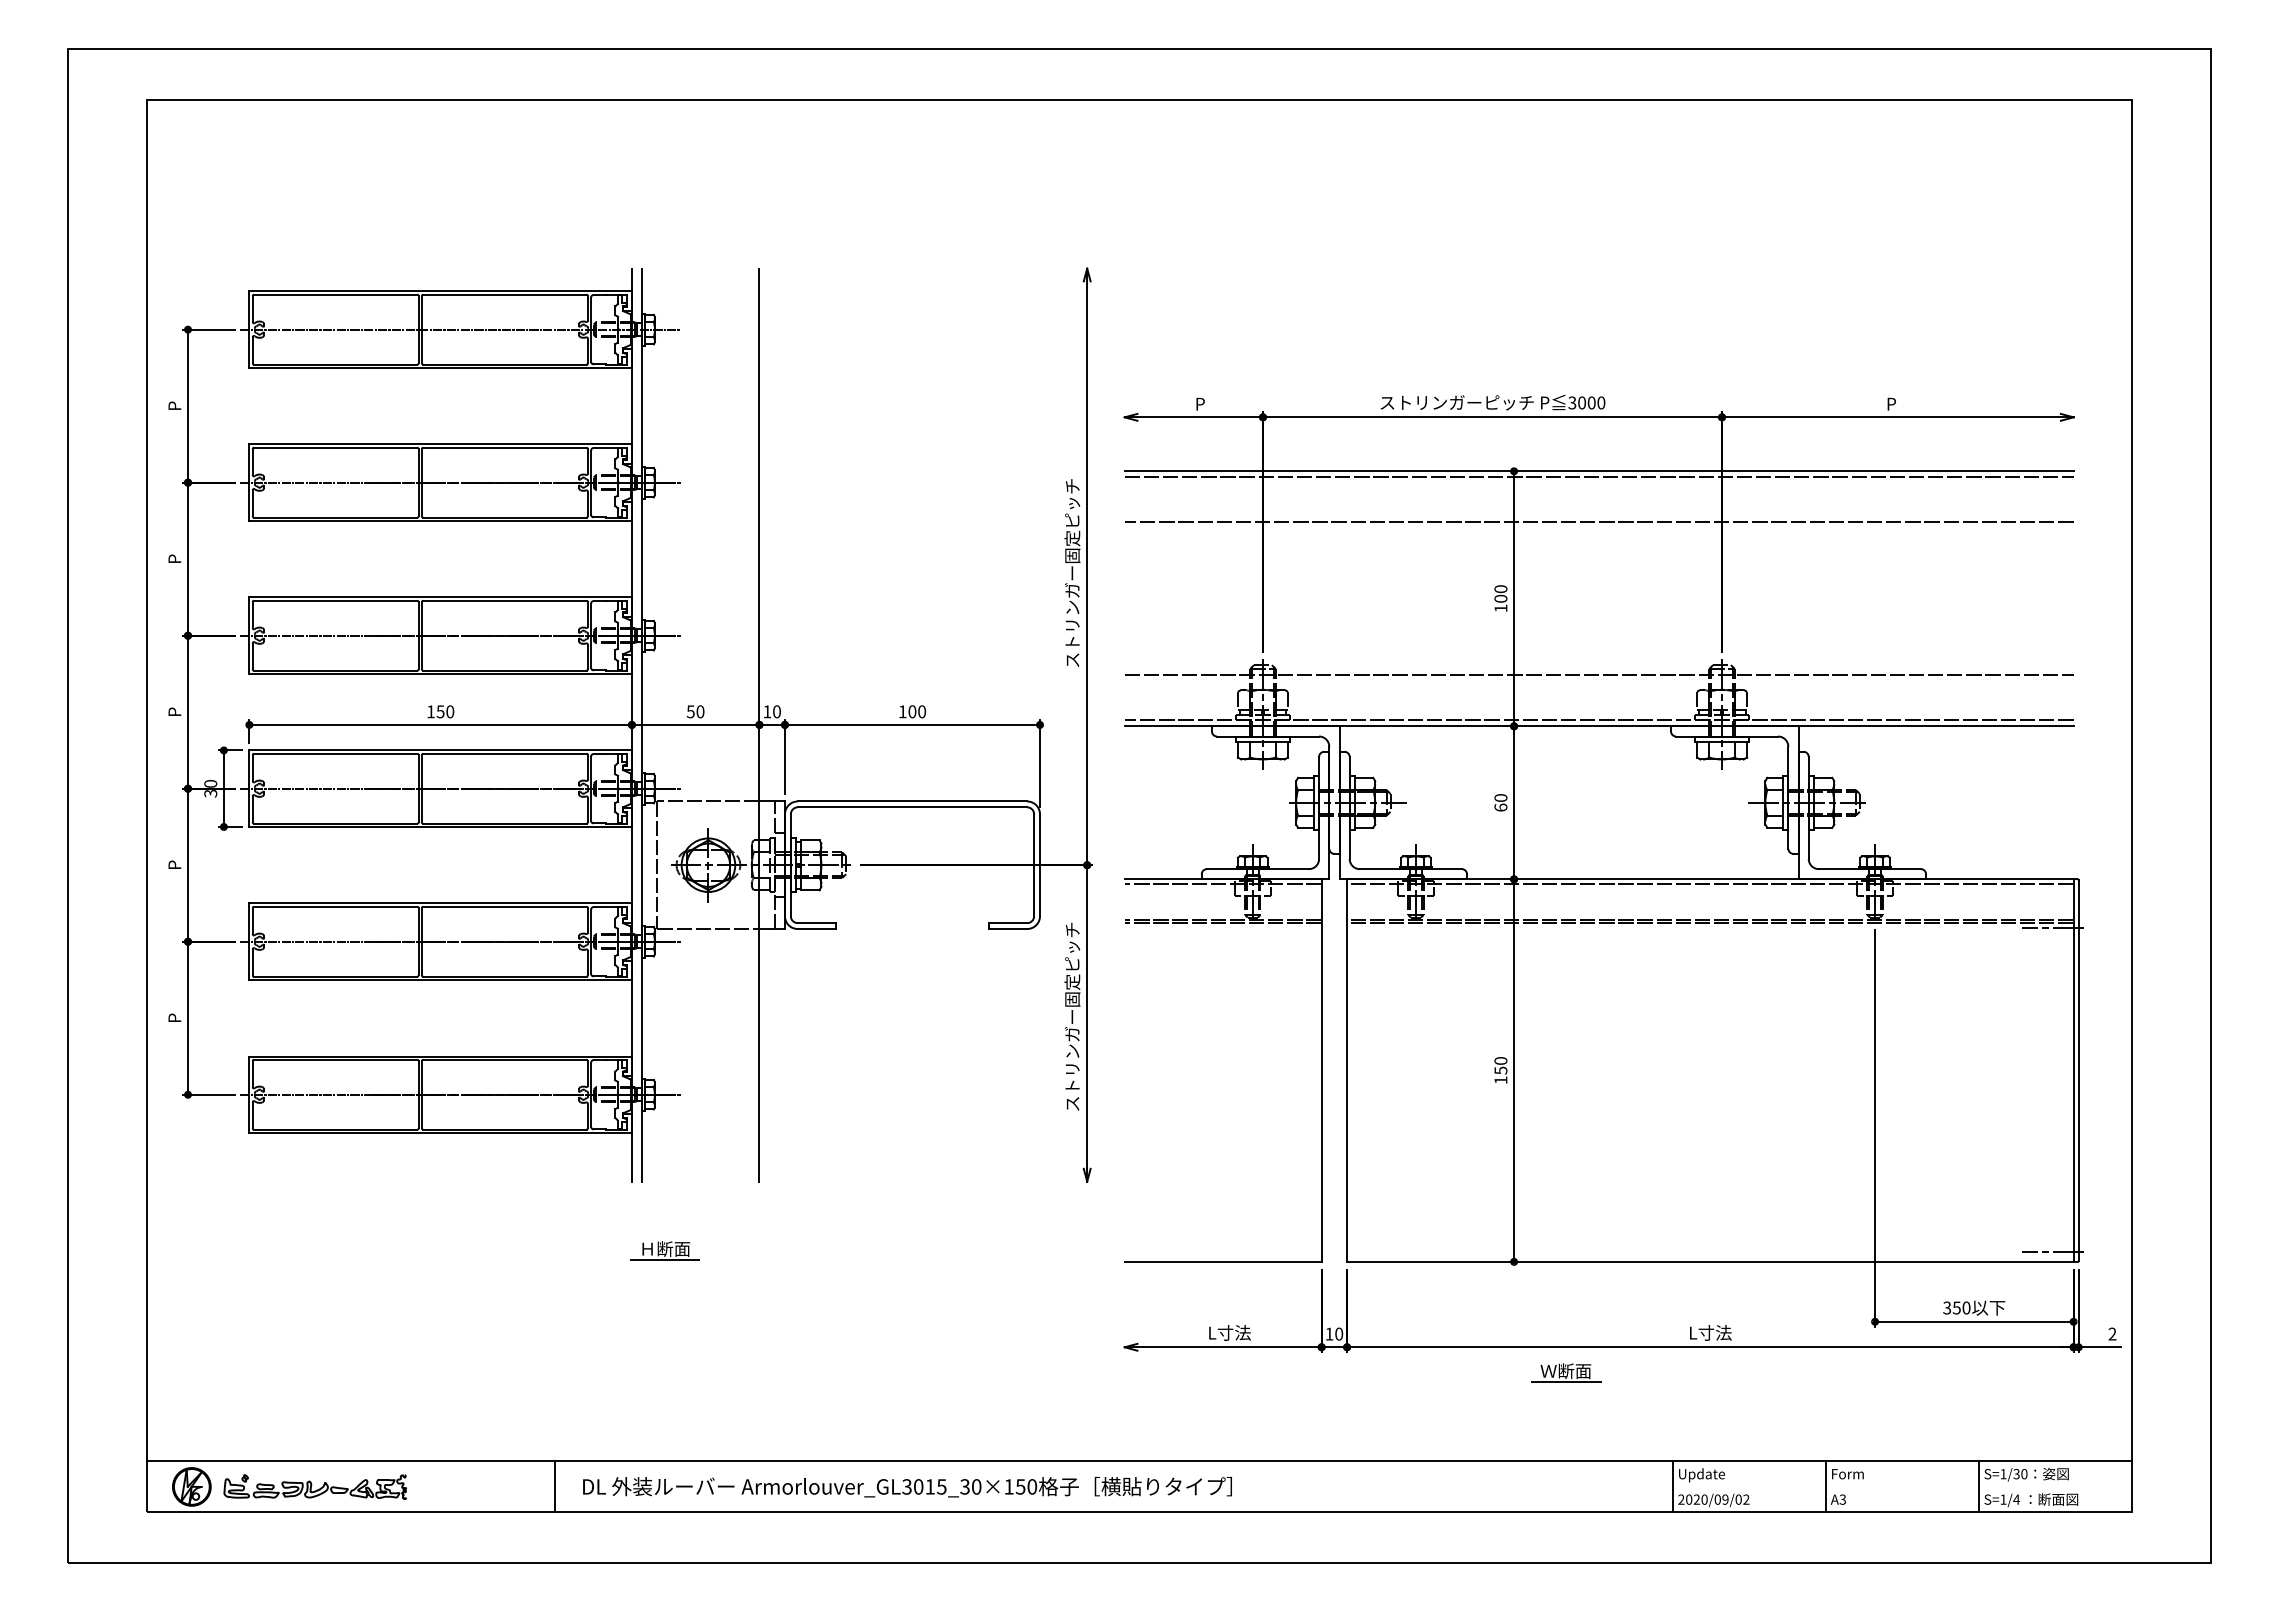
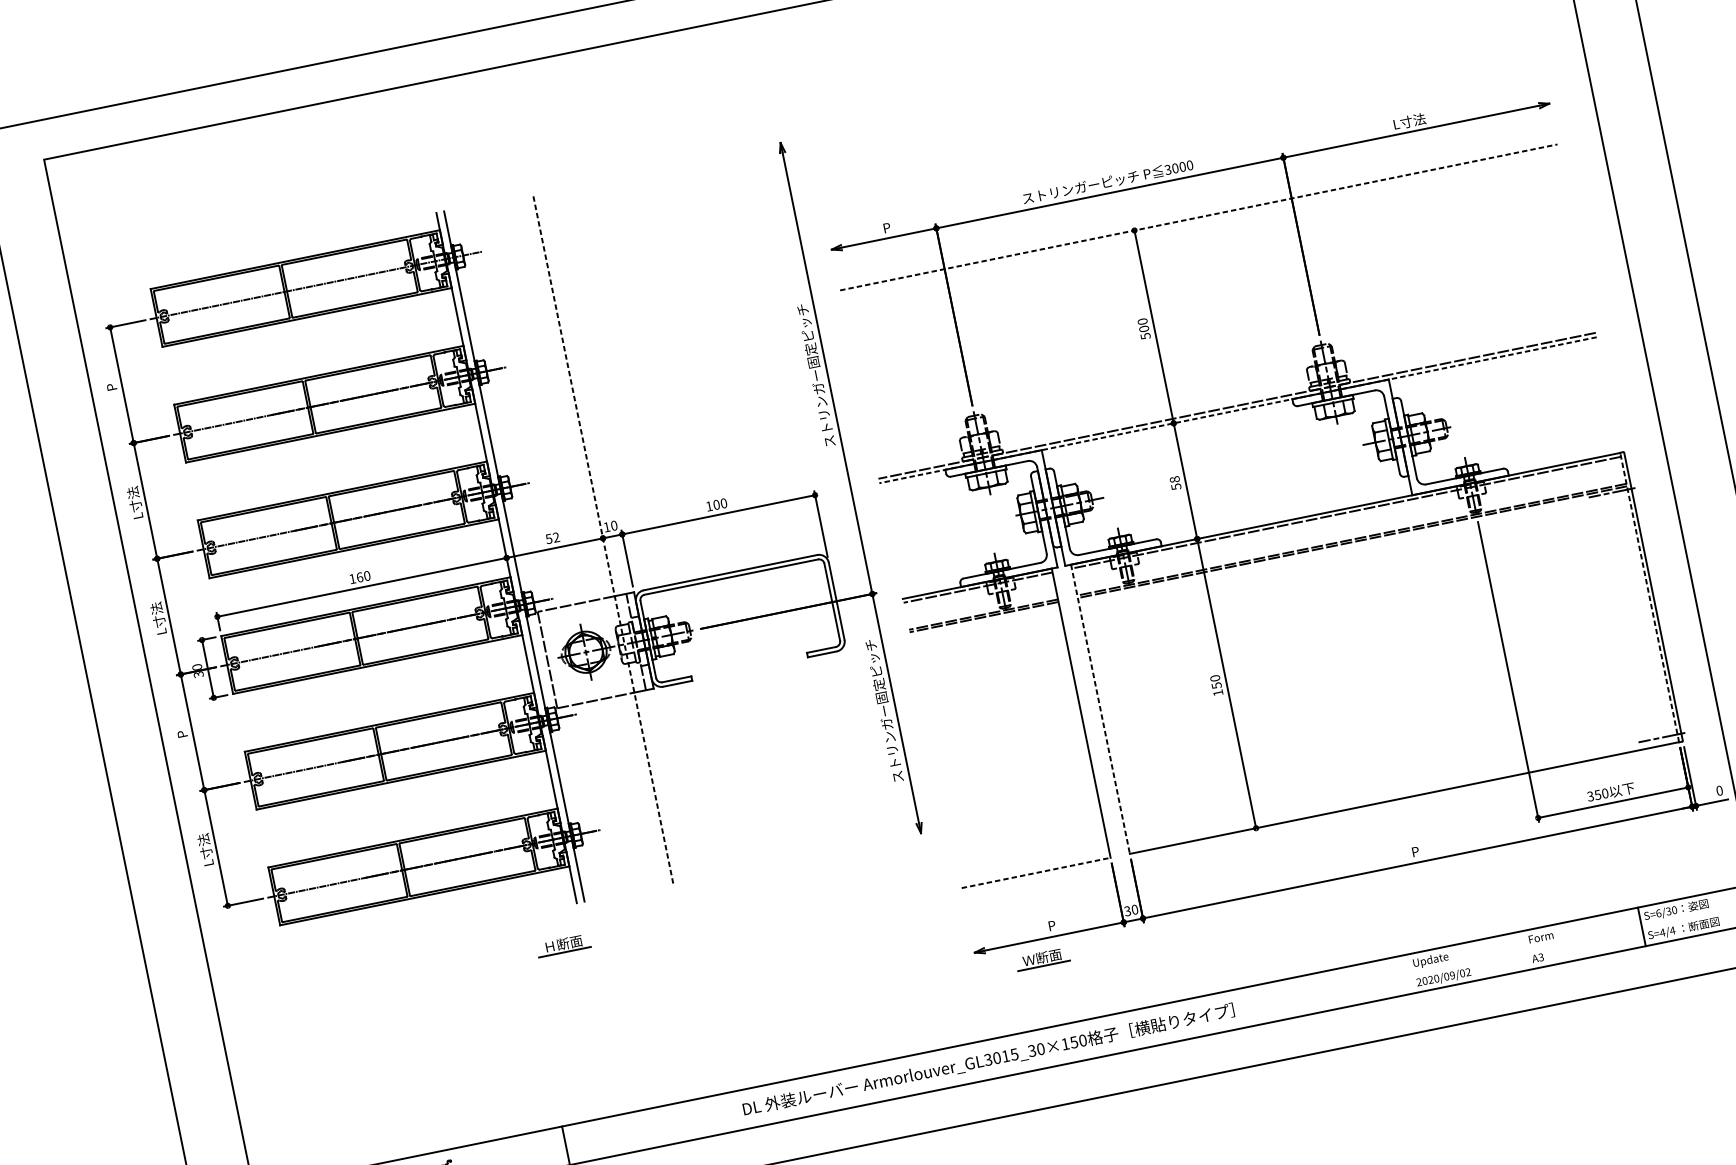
text: (1891, 403) -> (1409, 121), P -> L寸法
line: (1599, 471) -> (1199, 217), solid -> dashed
line: (1598, 477) -> (1199, 222), removed
line: (1598, 522) -> (1206, 256), removed
text: (174, 558) -> (135, 502), P -> L寸法
text: (1500, 608) -> (1145, 336), 100 -> 500
line: (1598, 675) -> (1229, 371), removed
text: (174, 711) -> (158, 618), P -> L寸法
text: (440, 711) -> (359, 577), 150 -> 160
text: (700, 711) -> (556, 537), 50 -> 52
line: (759, 724) -> (602, 538), solid -> dashed
line: (1598, 726) -> (1237, 410), solid -> dashed
text: (1500, 802) -> (1175, 483), 60 -> 58
text: (174, 1017) -> (205, 849), P -> L寸法
line: (2073, 1070) -> (1649, 597), solid -> dashed
line: (1347, 1071) -> (1100, 709), solid -> dashed
part: (664, 1250) -> (563, 945), moved
line: (1223, 1261) -> (1036, 872), solid -> dashed
text: (1229, 1332) -> (1051, 925), L寸法 -> P
text: (1710, 1332) -> (1415, 851), L寸法 -> P
text: (1329, 1333) -> (1127, 910), 10 -> 30
text: (2112, 1333) -> (1719, 790), 2 -> 0
part: (1566, 1372) -> (1042, 958), moved
text: (2003, 1474) -> (1658, 913), S=1/30 -> S=6/30
line: (1672, 1486) -> (1410, 973), removed
line: (1825, 1486) -> (1526, 950), removed
text: (907, 1487) -> (988, 1060), moved
text: (2003, 1499) -> (1662, 932), S=1/4 -> S=4/4

